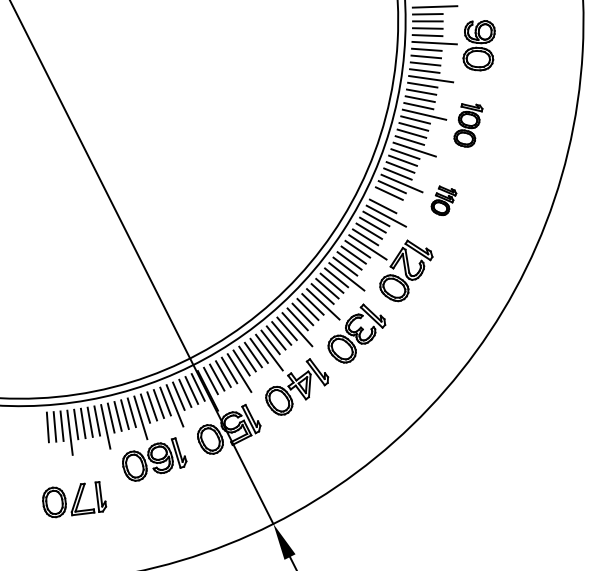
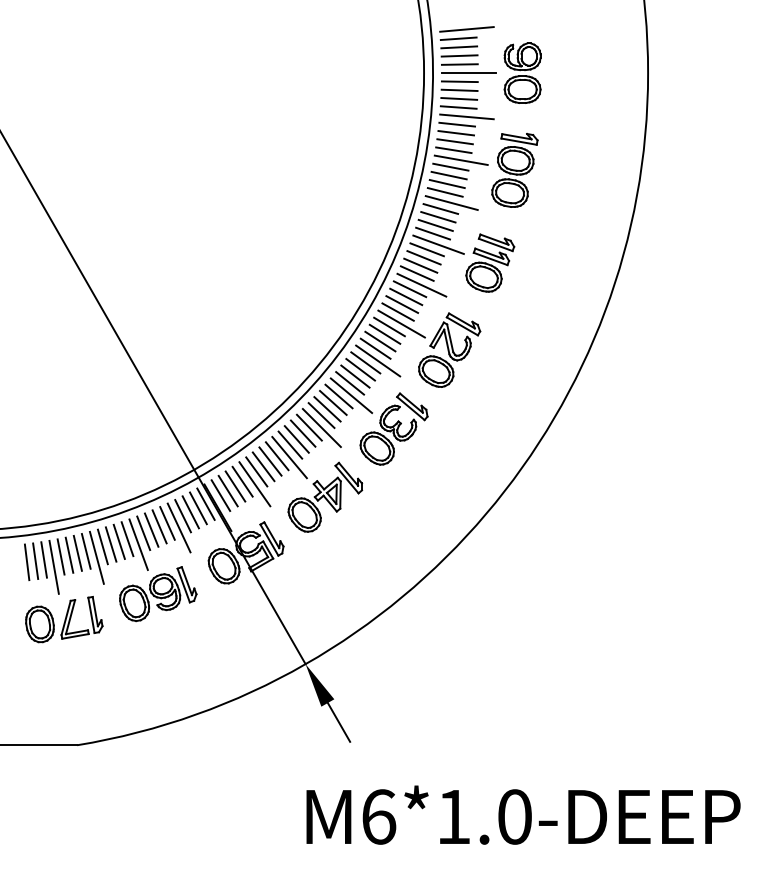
part: (468, 125) -> (514, 170), size x1.43
line: (386, 199) -> (420, 265), added
part: (444, 200) -> (490, 262), size x1.67
part: (74, 499) -> (64, 619), moved

